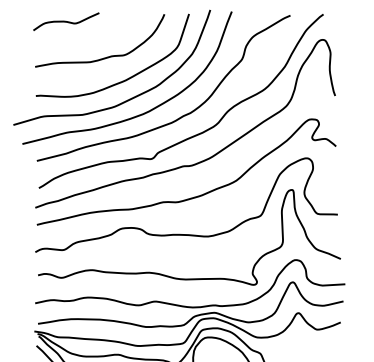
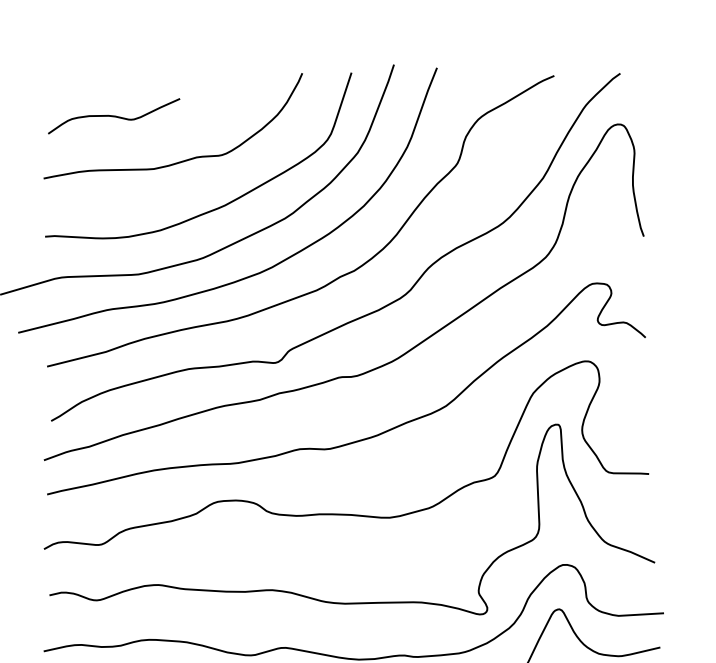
curve: (66, 21) -> (114, 115), moved

